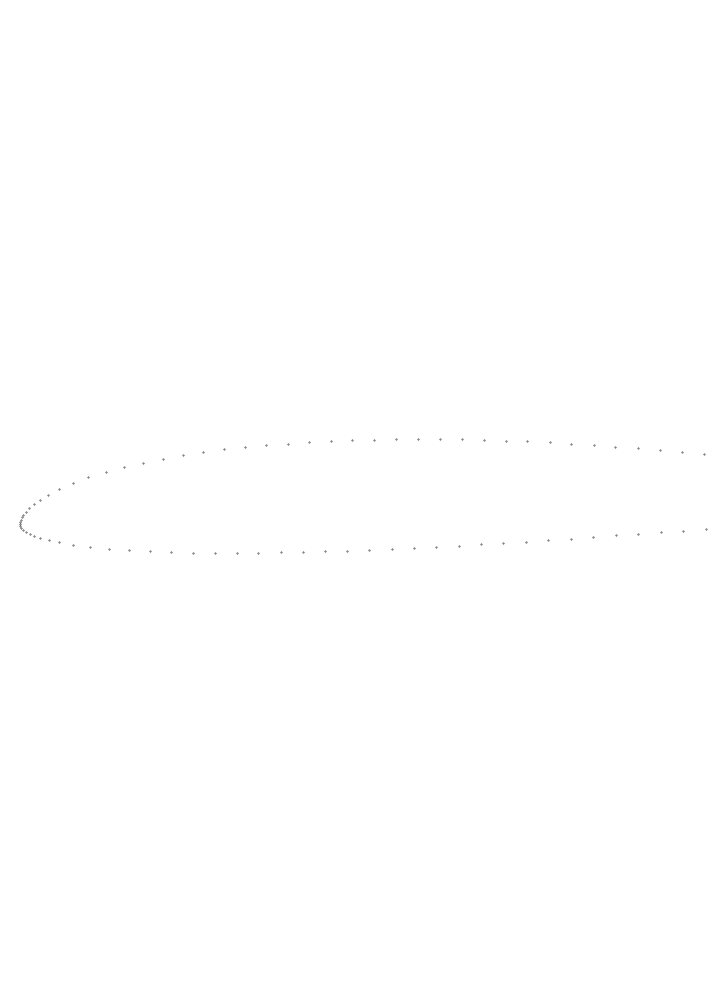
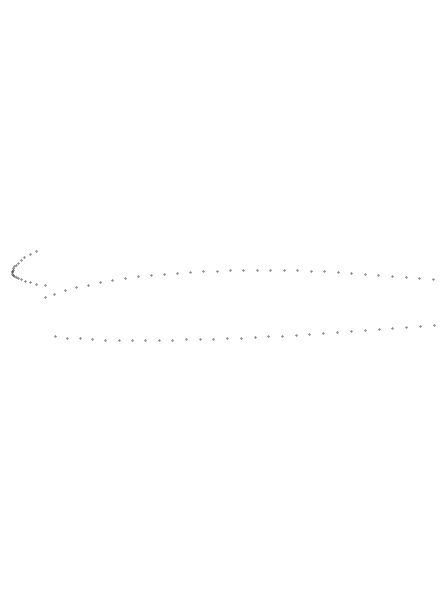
part: (35, 506) -> (21, 261), moved

